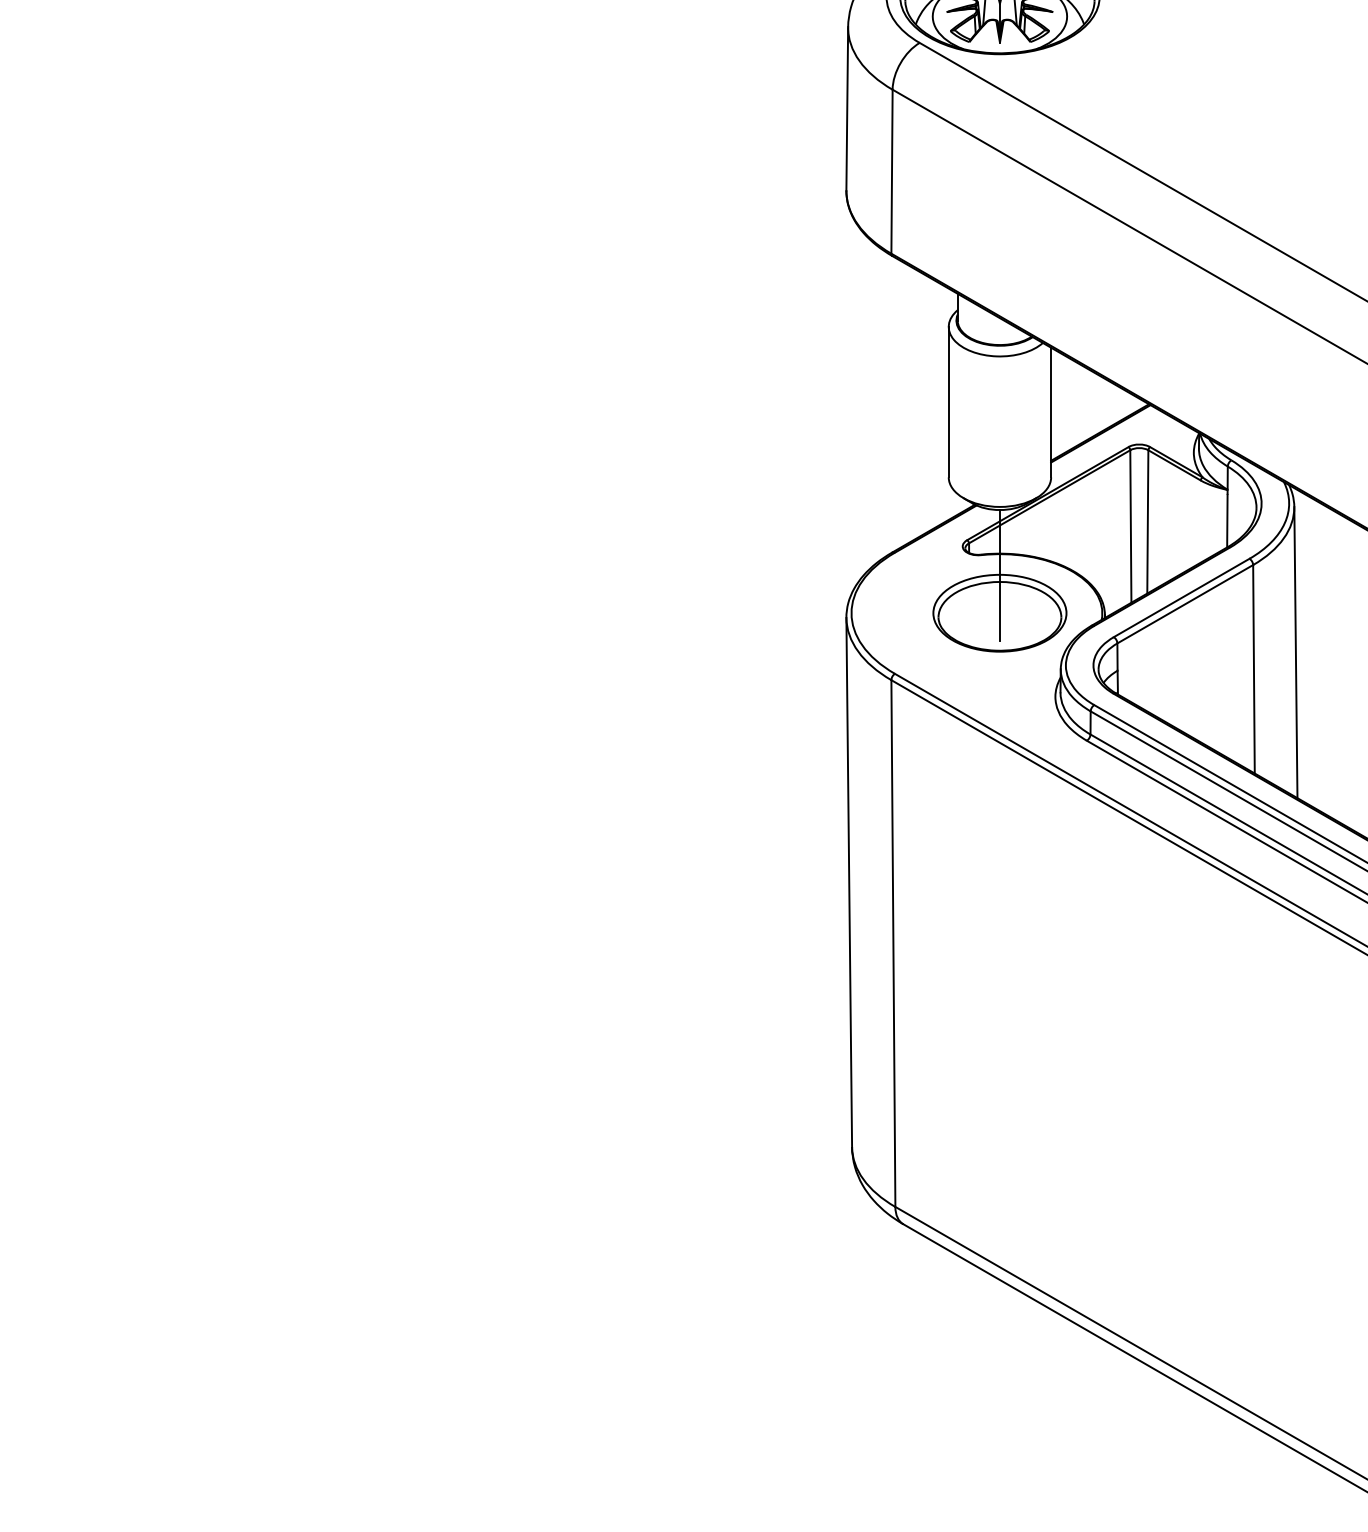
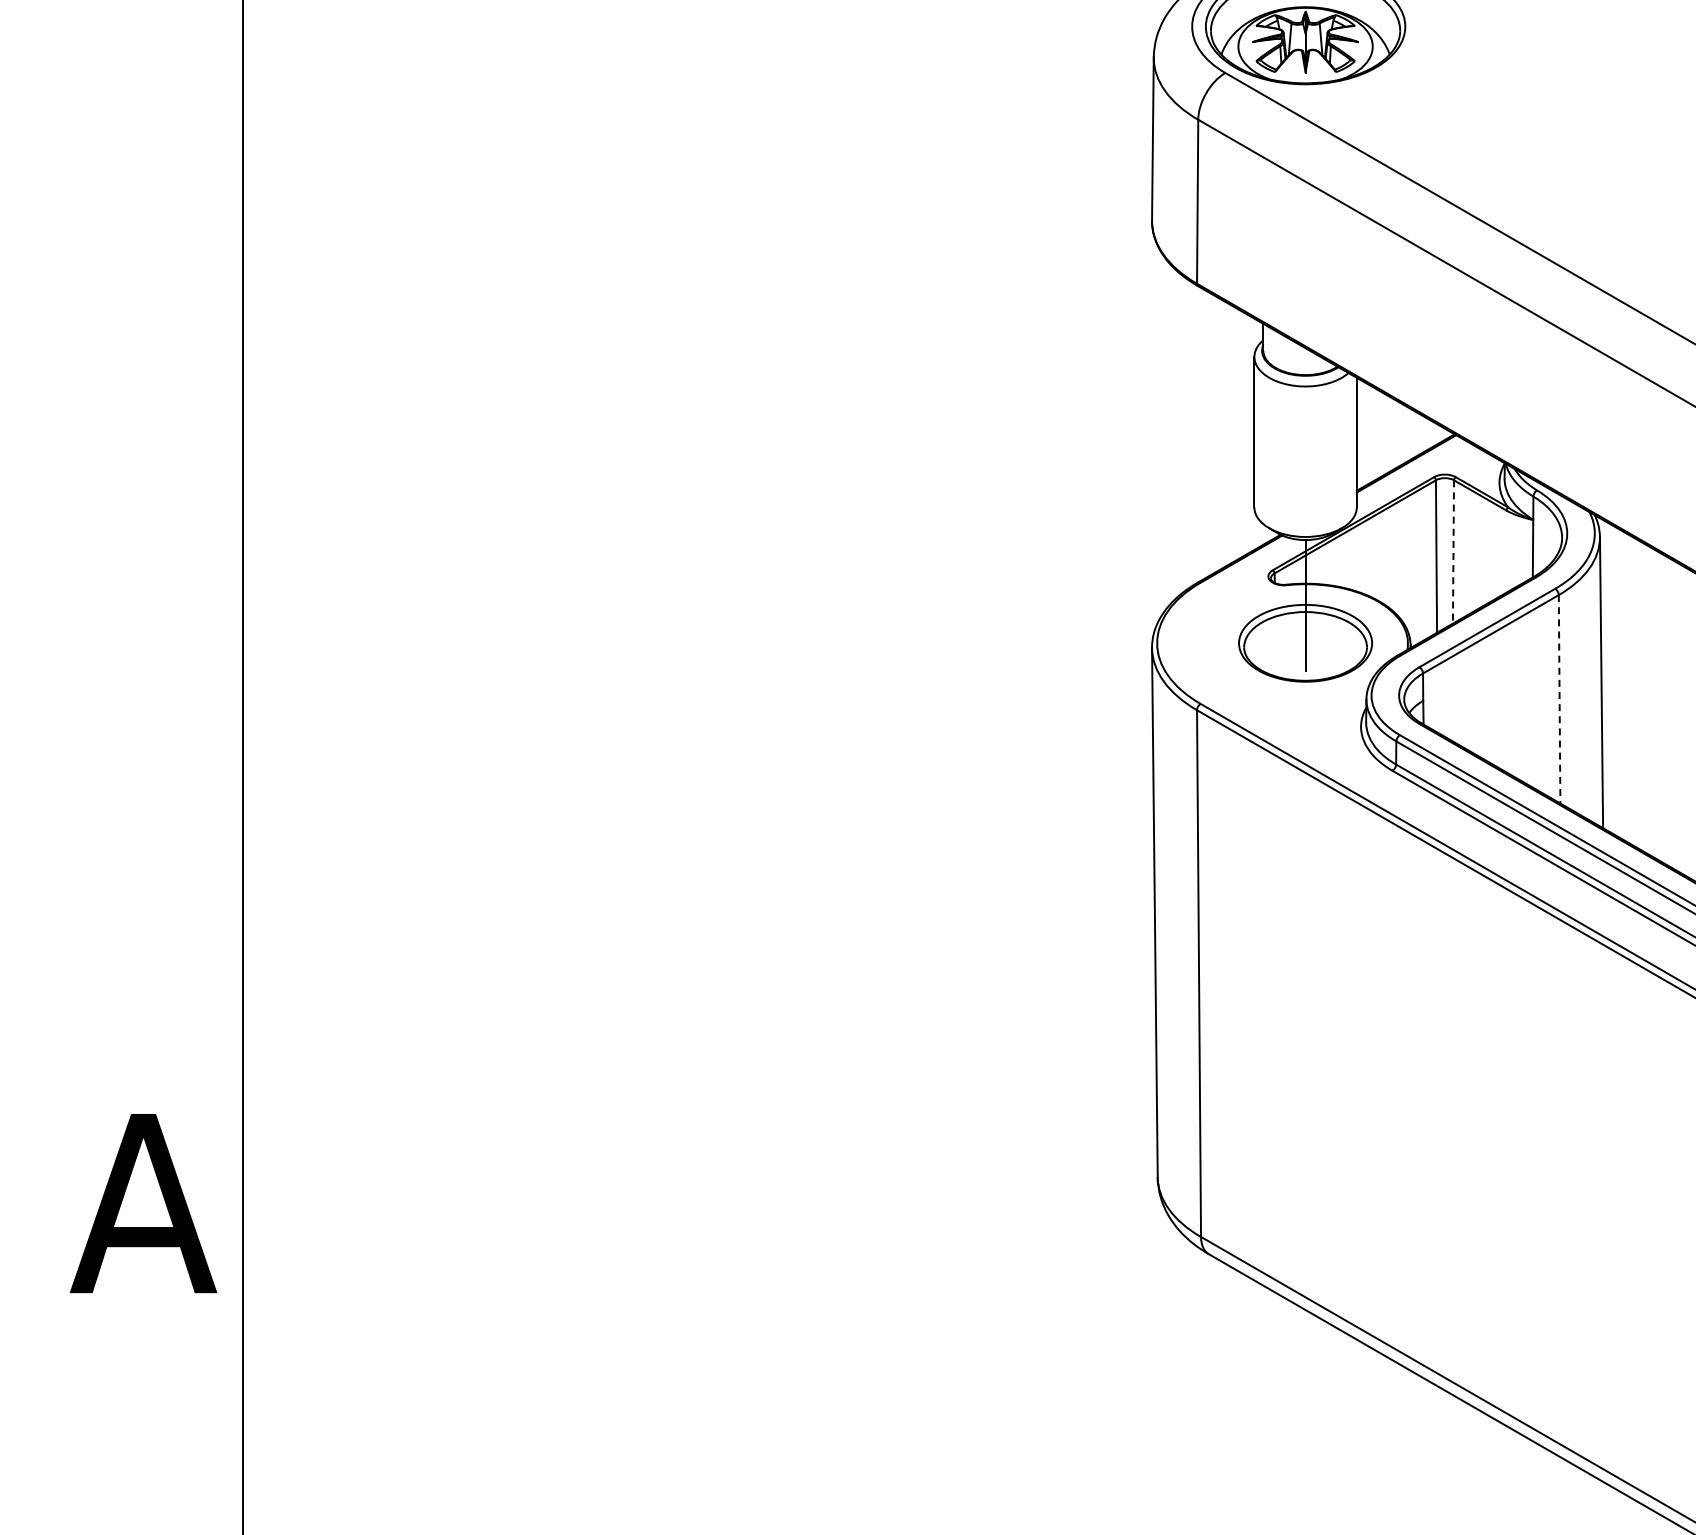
line: (1147, 521) -> (1453, 551), solid -> dashed
line: (1253, 669) -> (1559, 699), solid -> dashed

